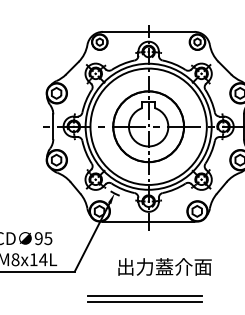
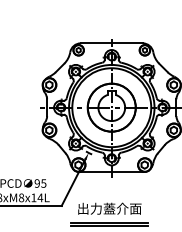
text: (164, 266) -> (109, 208), moved

